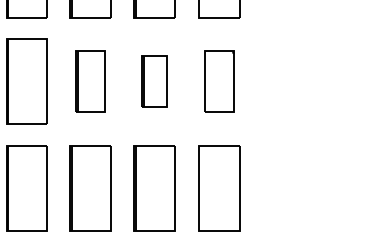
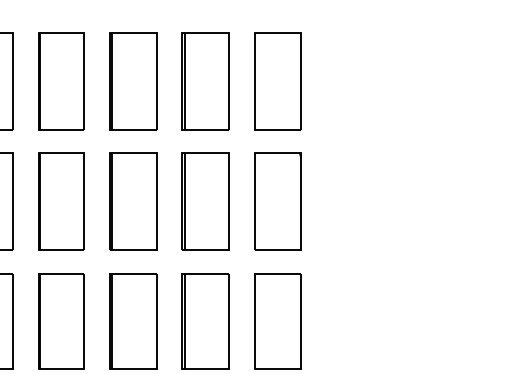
part: (90, 81) -> (133, 201), size x1.43
part: (154, 81) -> (205, 201), size x1.67
part: (218, 81) -> (277, 201), size x1.43

